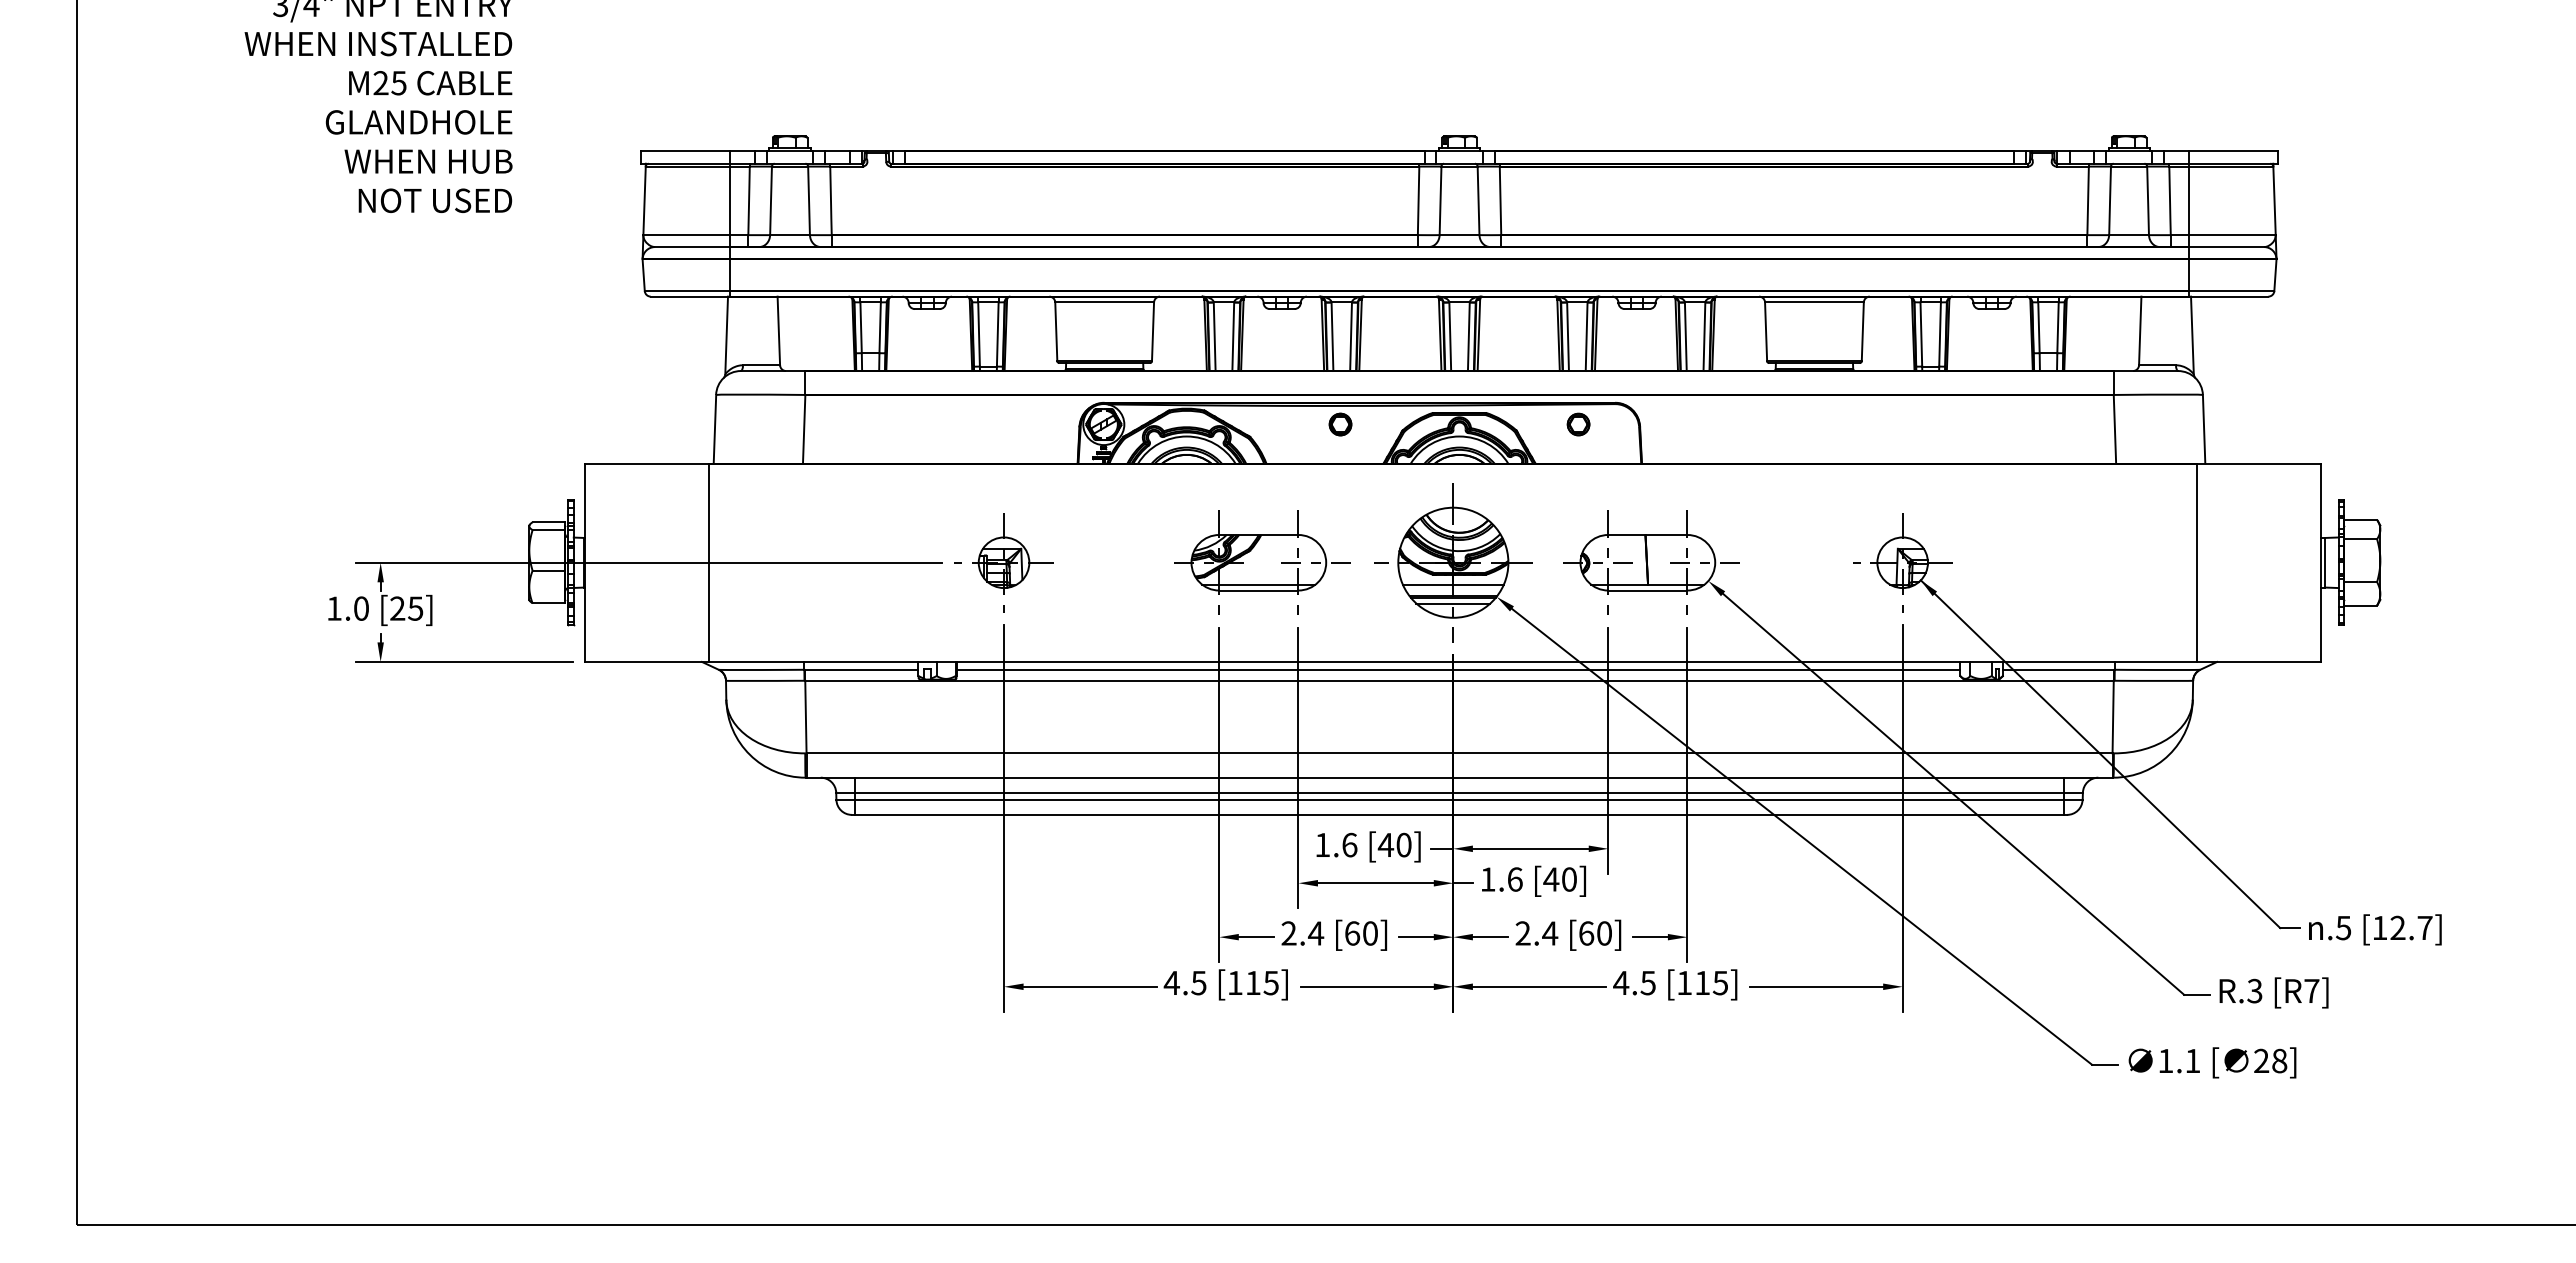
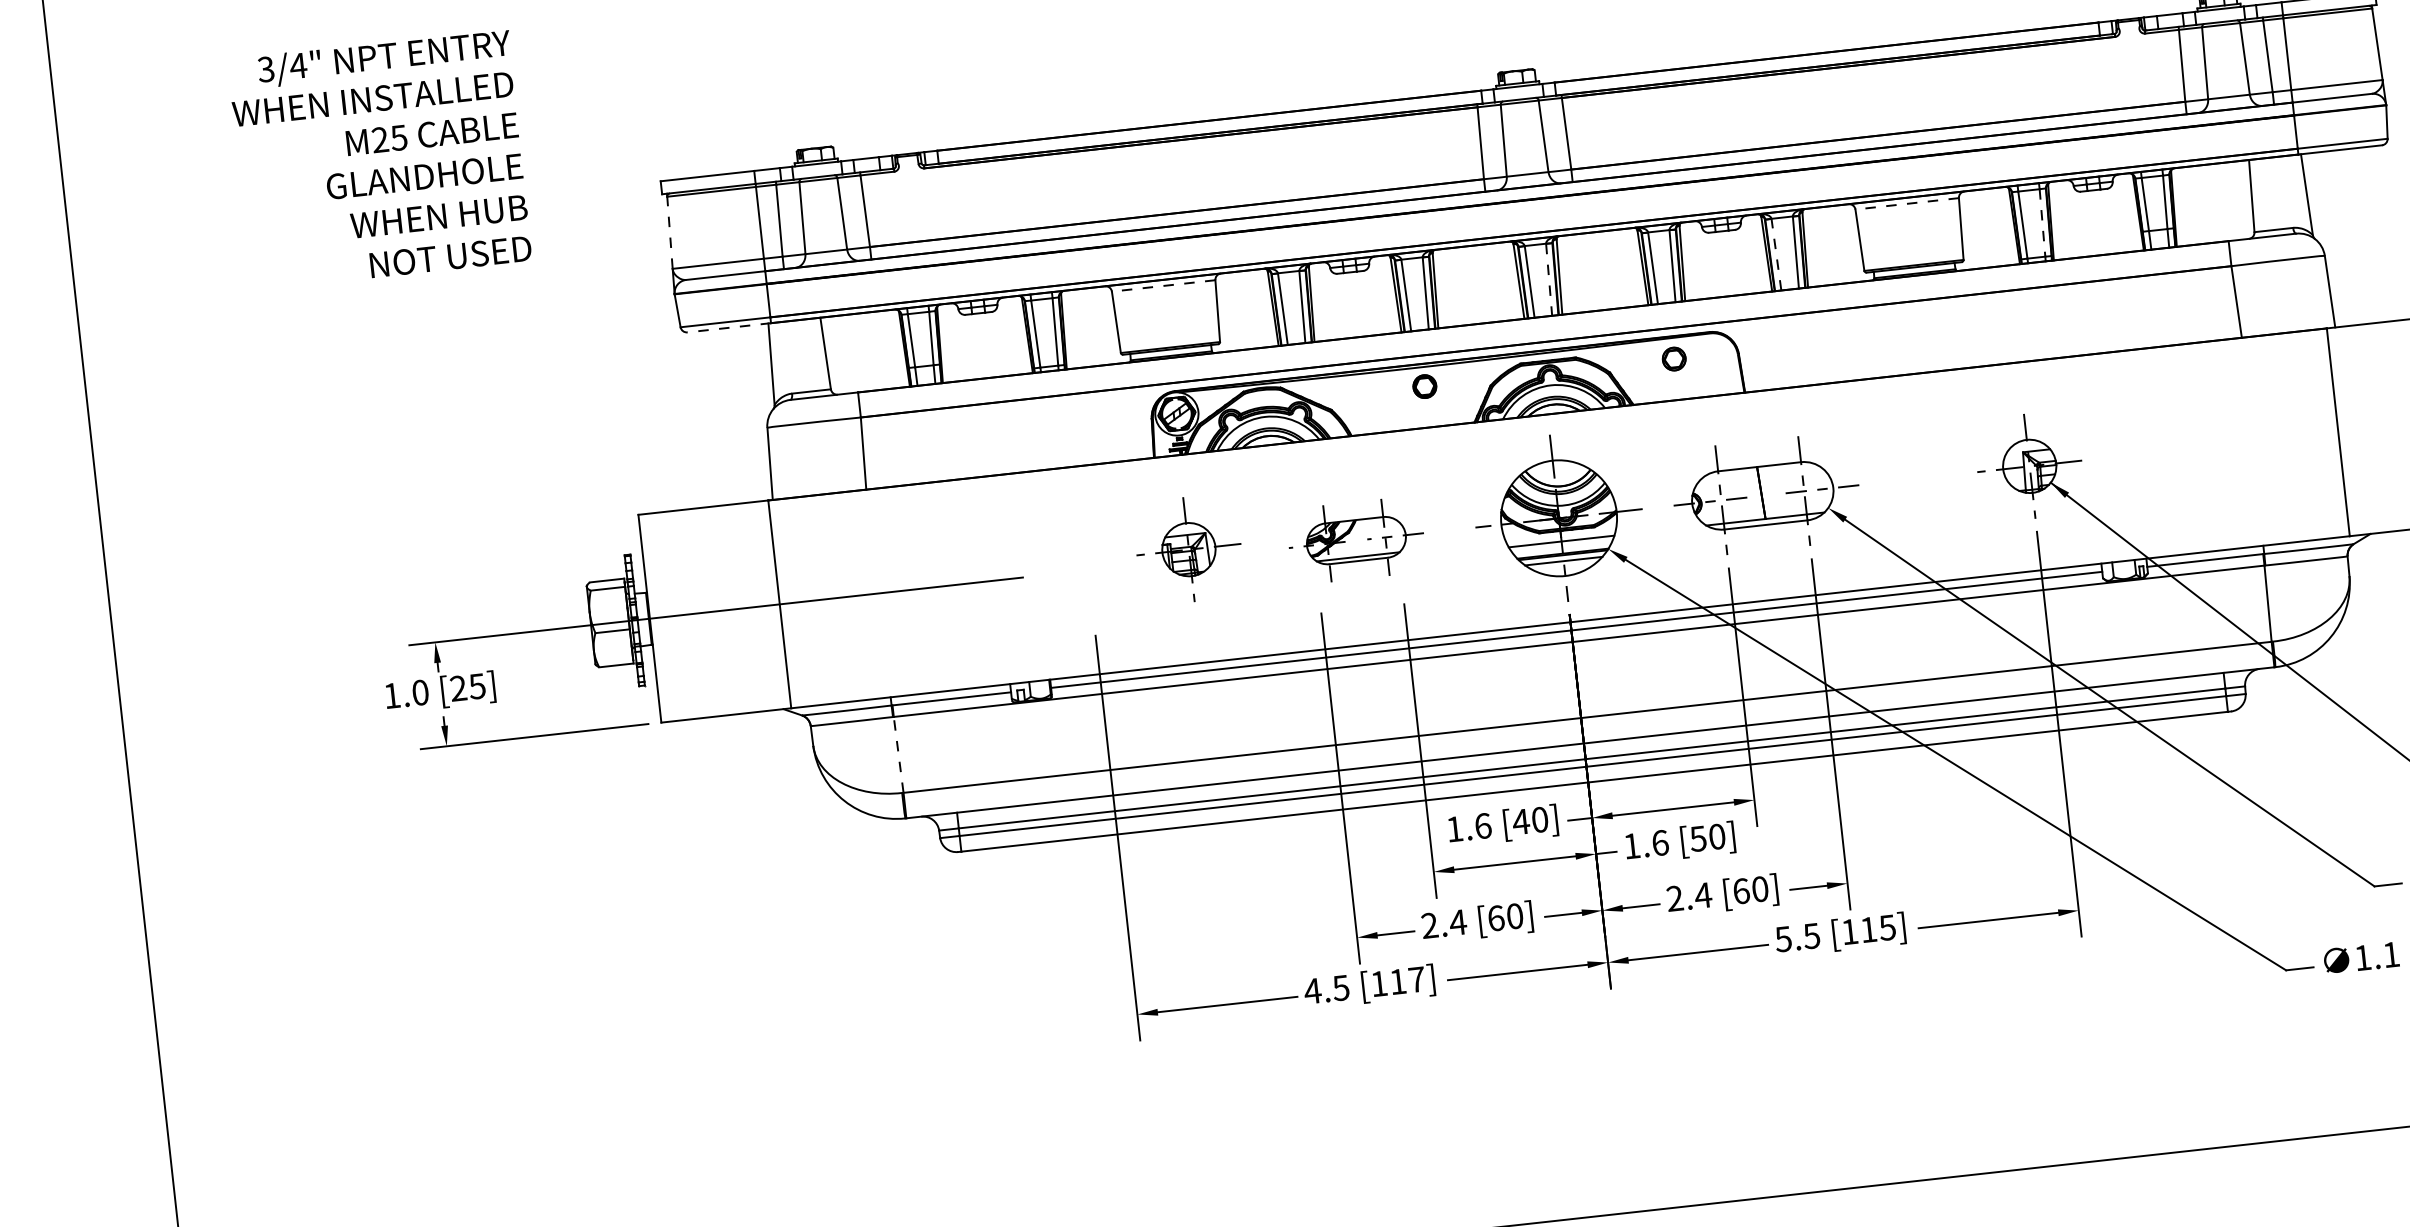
line: (644, 200) -> (669, 232), solid -> dashed
line: (690, 296) -> (729, 327), solid -> dashed
line: (1104, 302) -> (1163, 286), solid -> dashed
line: (1813, 302) -> (1906, 204), solid -> dashed
line: (1940, 334) -> (2042, 222), solid -> dashed
line: (1685, 336) -> (1776, 254), solid -> dashed
line: (1468, 337) -> (1548, 280), solid -> dashed
part: (1003, 562) -> (1188, 549), moved
part: (1262, 562) -> (1359, 540), size x0.7
line: (805, 716) -> (898, 754), solid -> dashed
text: (1551, 879) -> (1698, 838), [40] -> [50]
text: (1270, 983) -> (1416, 980), [115] -> [117]
text: (1621, 983) -> (1783, 939), 4.5 -> 5.5

